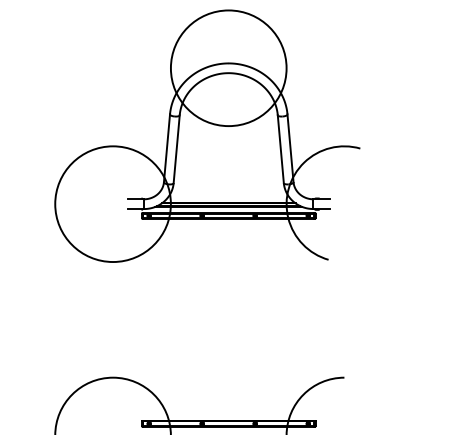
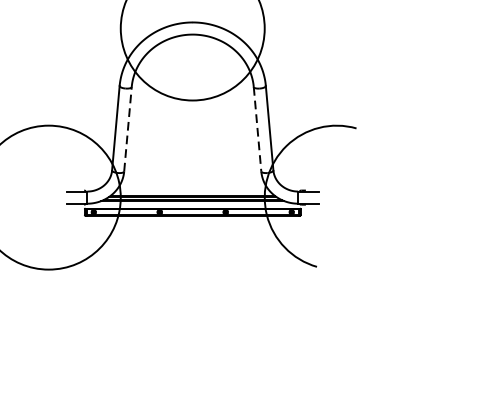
line: (176, 148) -> (127, 128), solid -> dashed
line: (280, 149) -> (257, 129), solid -> dashed

